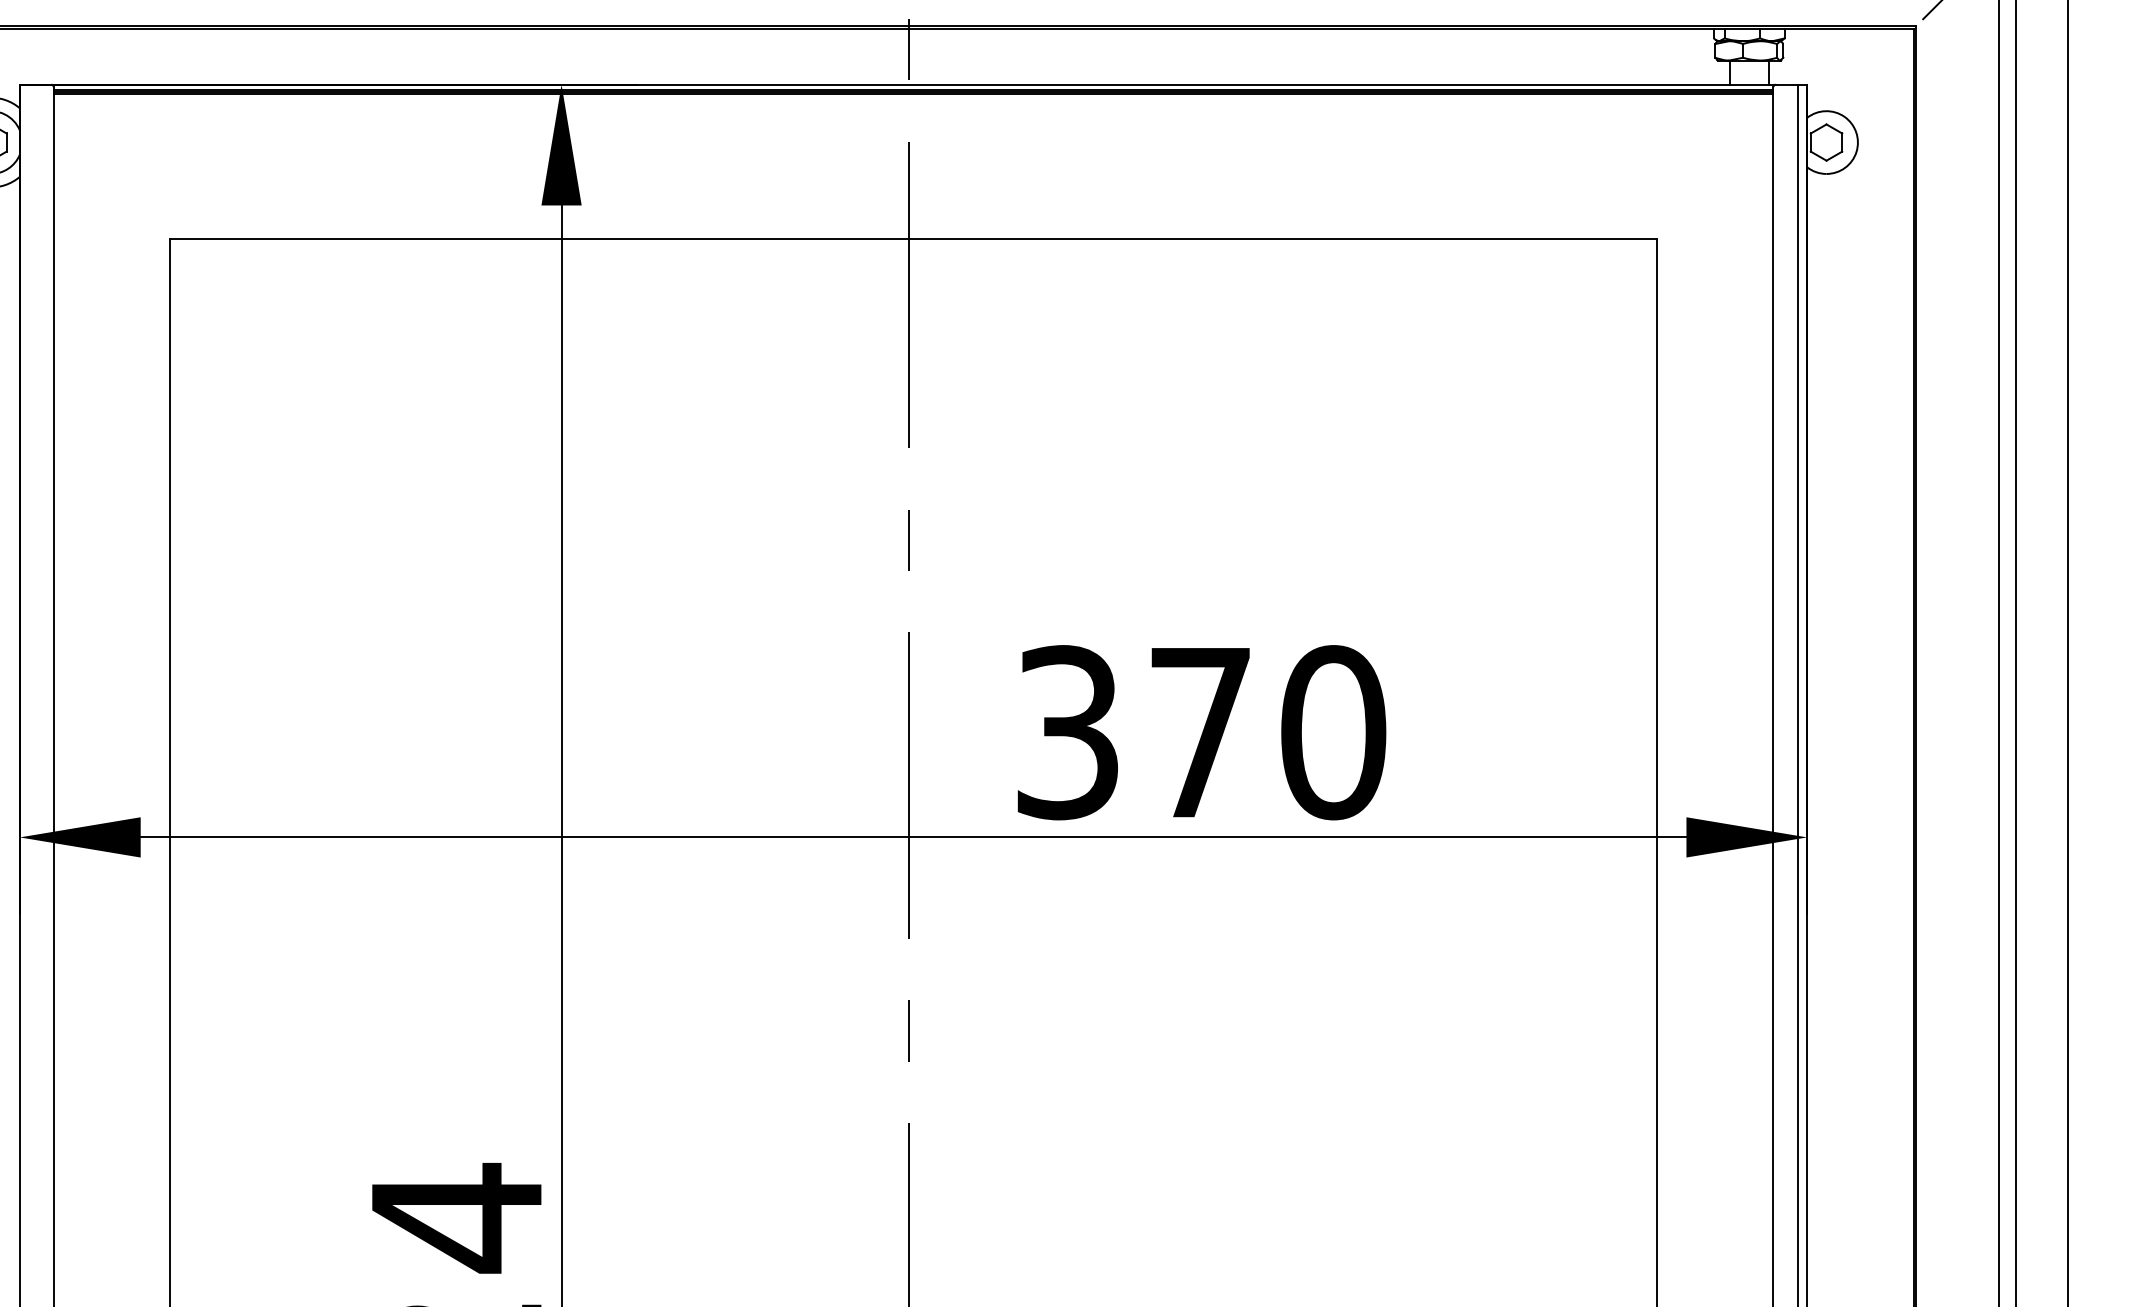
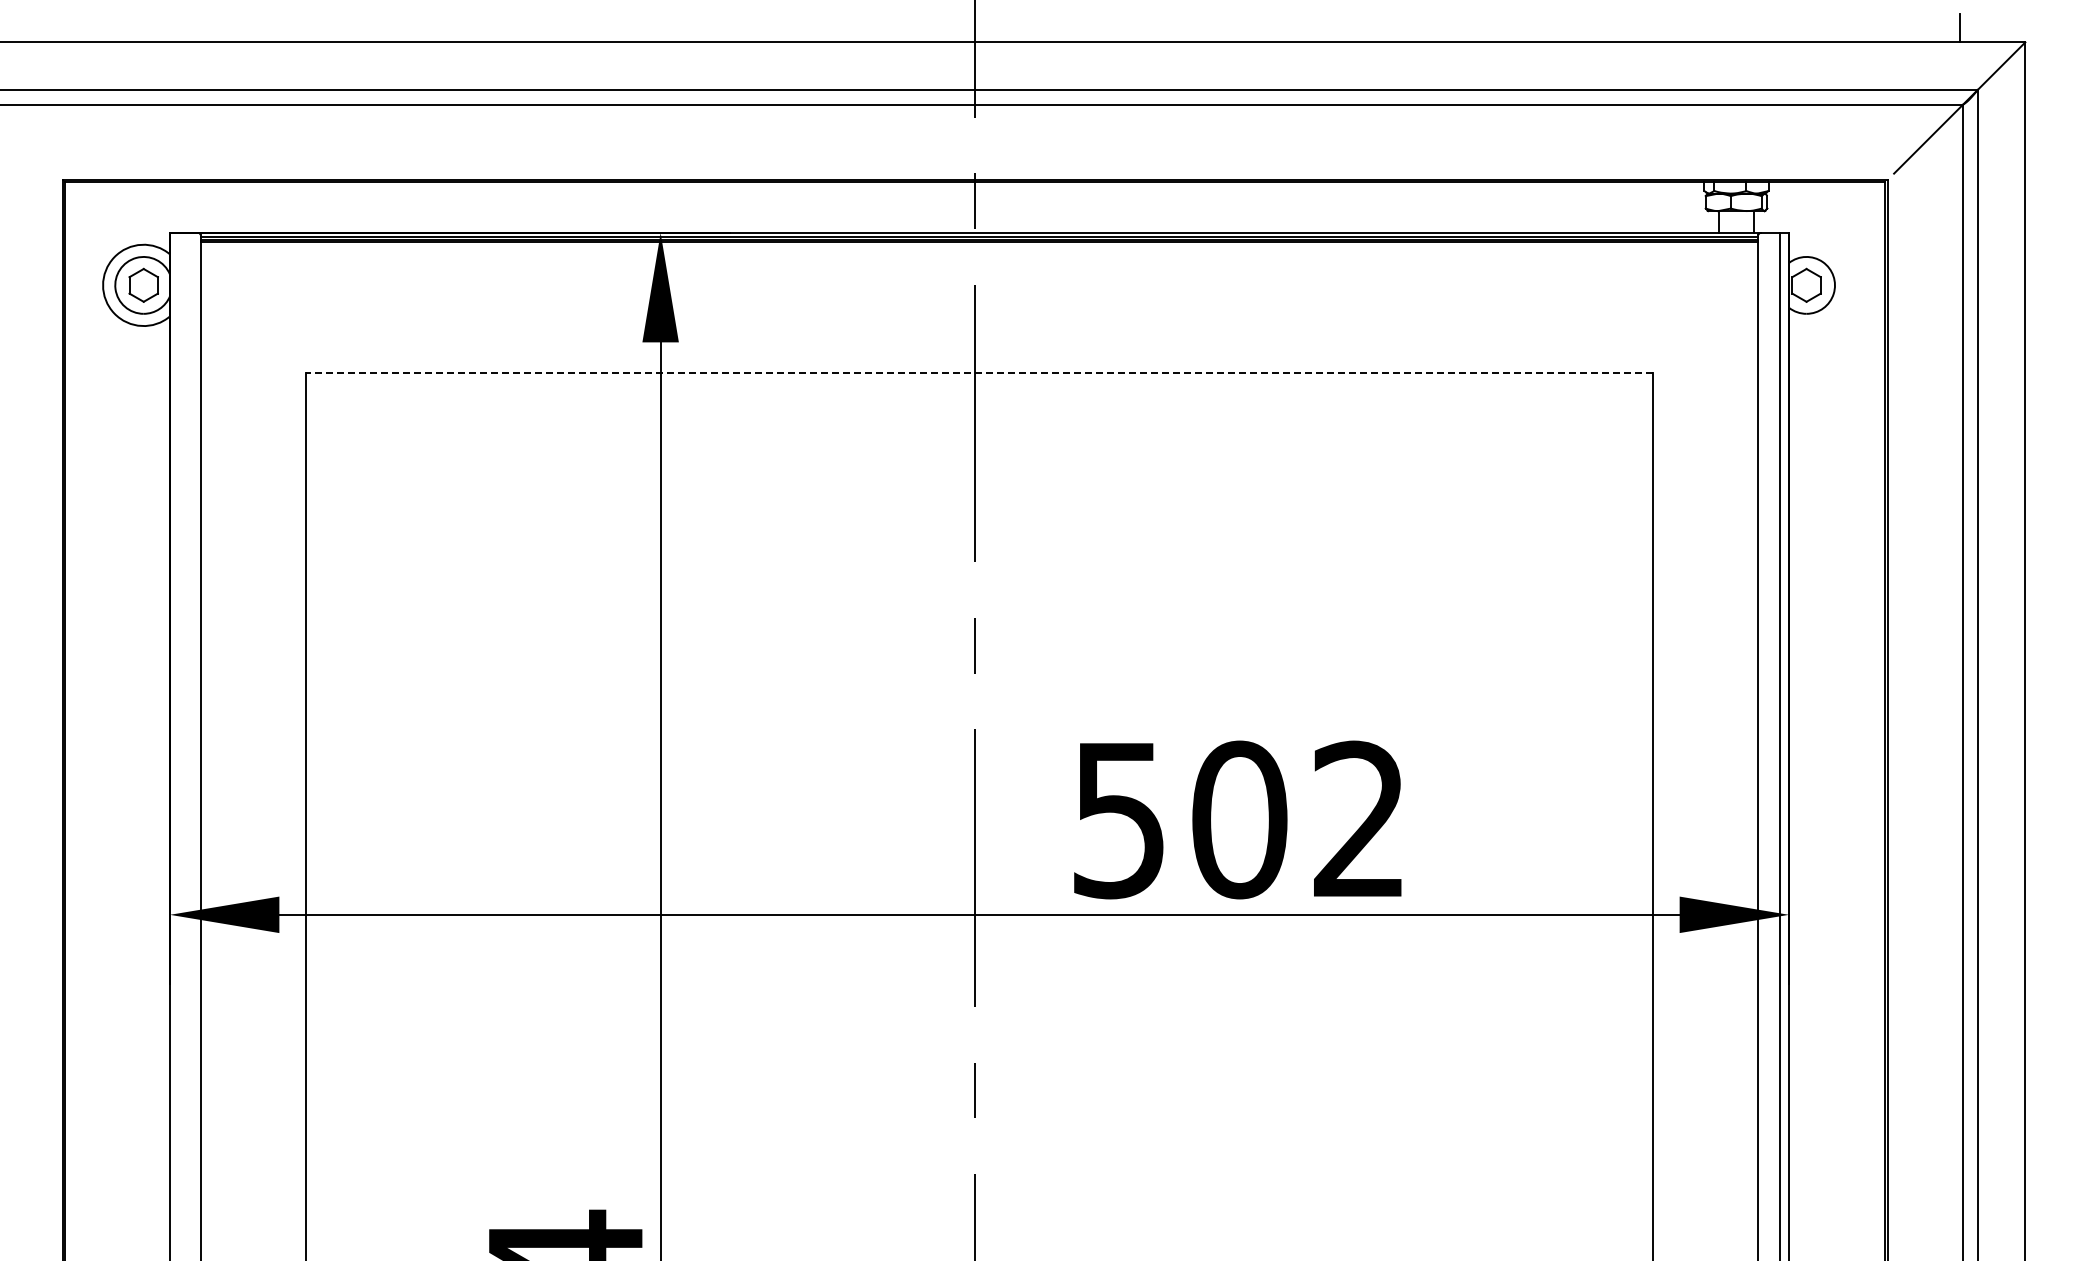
line: (913, 239) -> (979, 373), solid -> dashed
text: (1201, 732) -> (1240, 819), 370 -> 502

